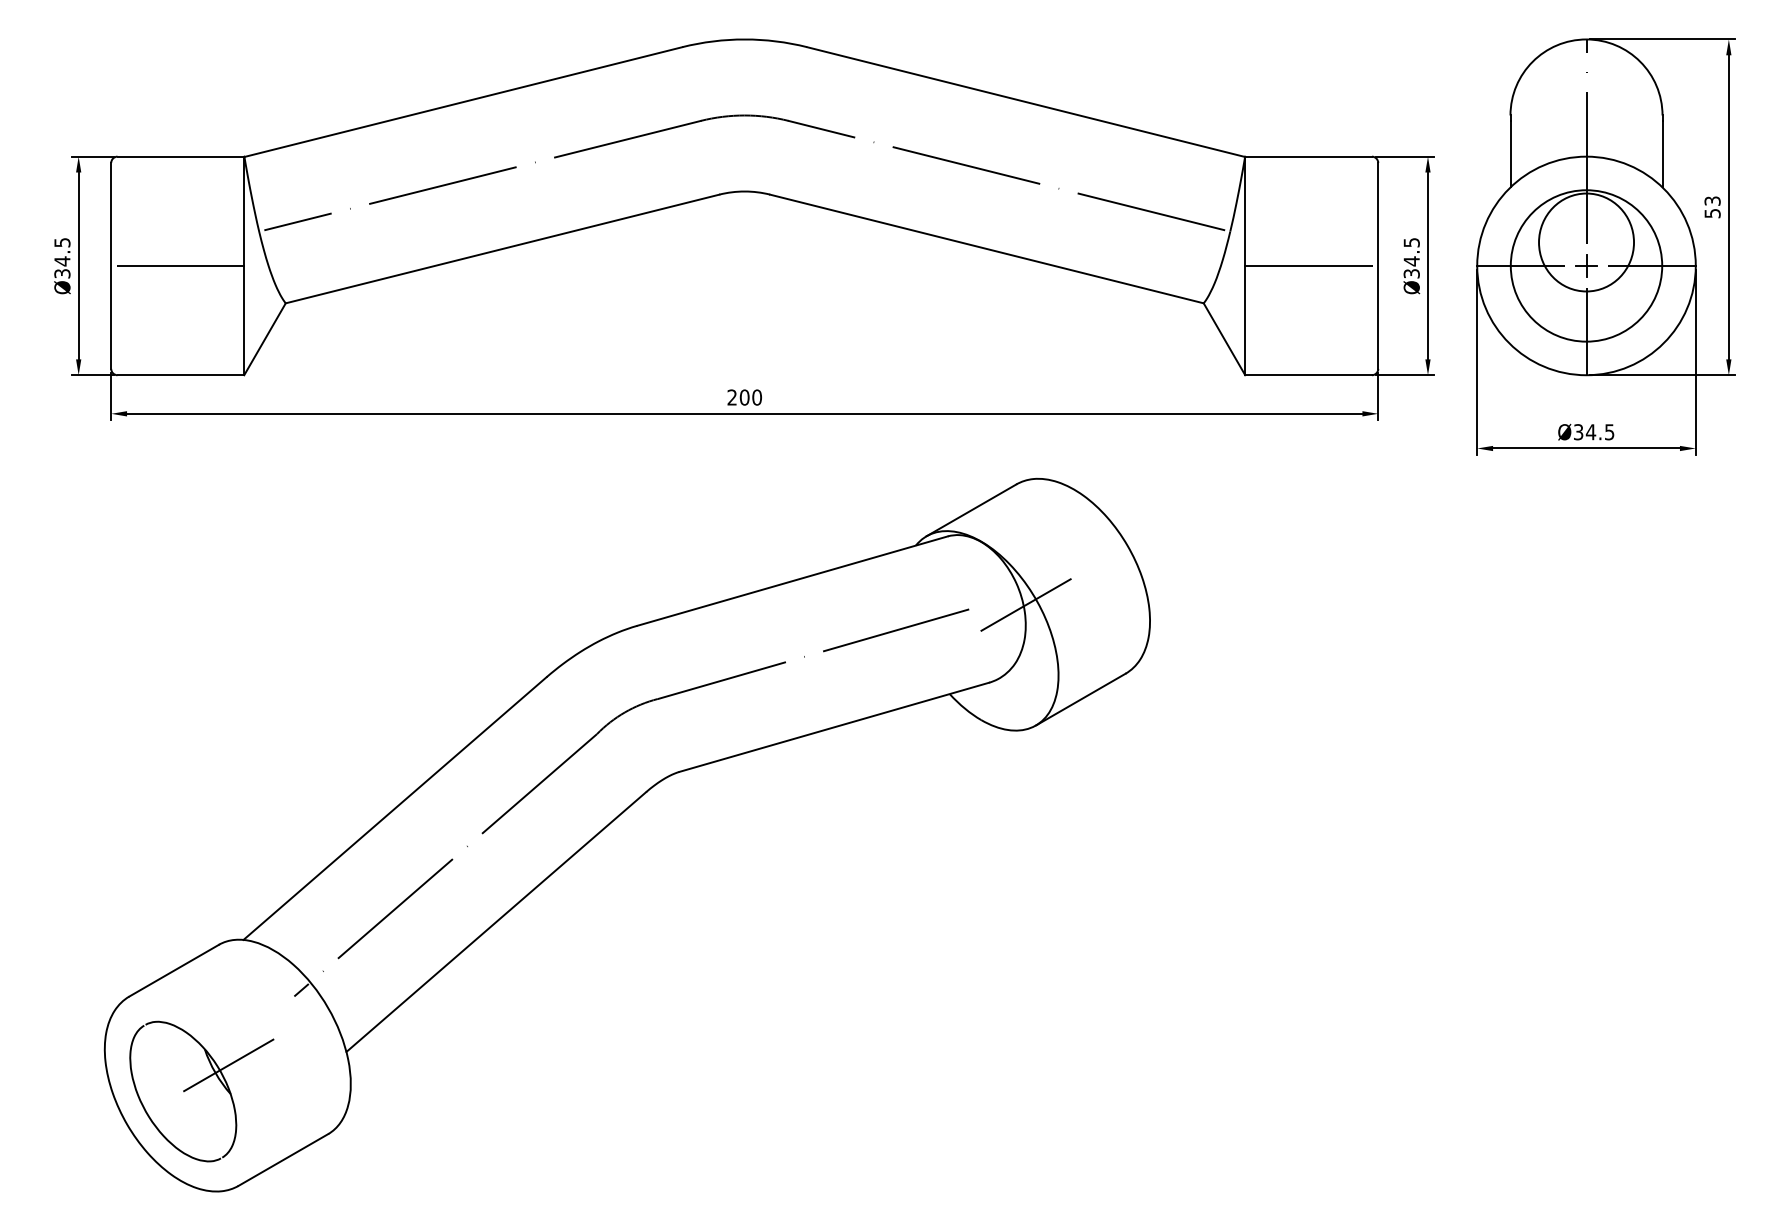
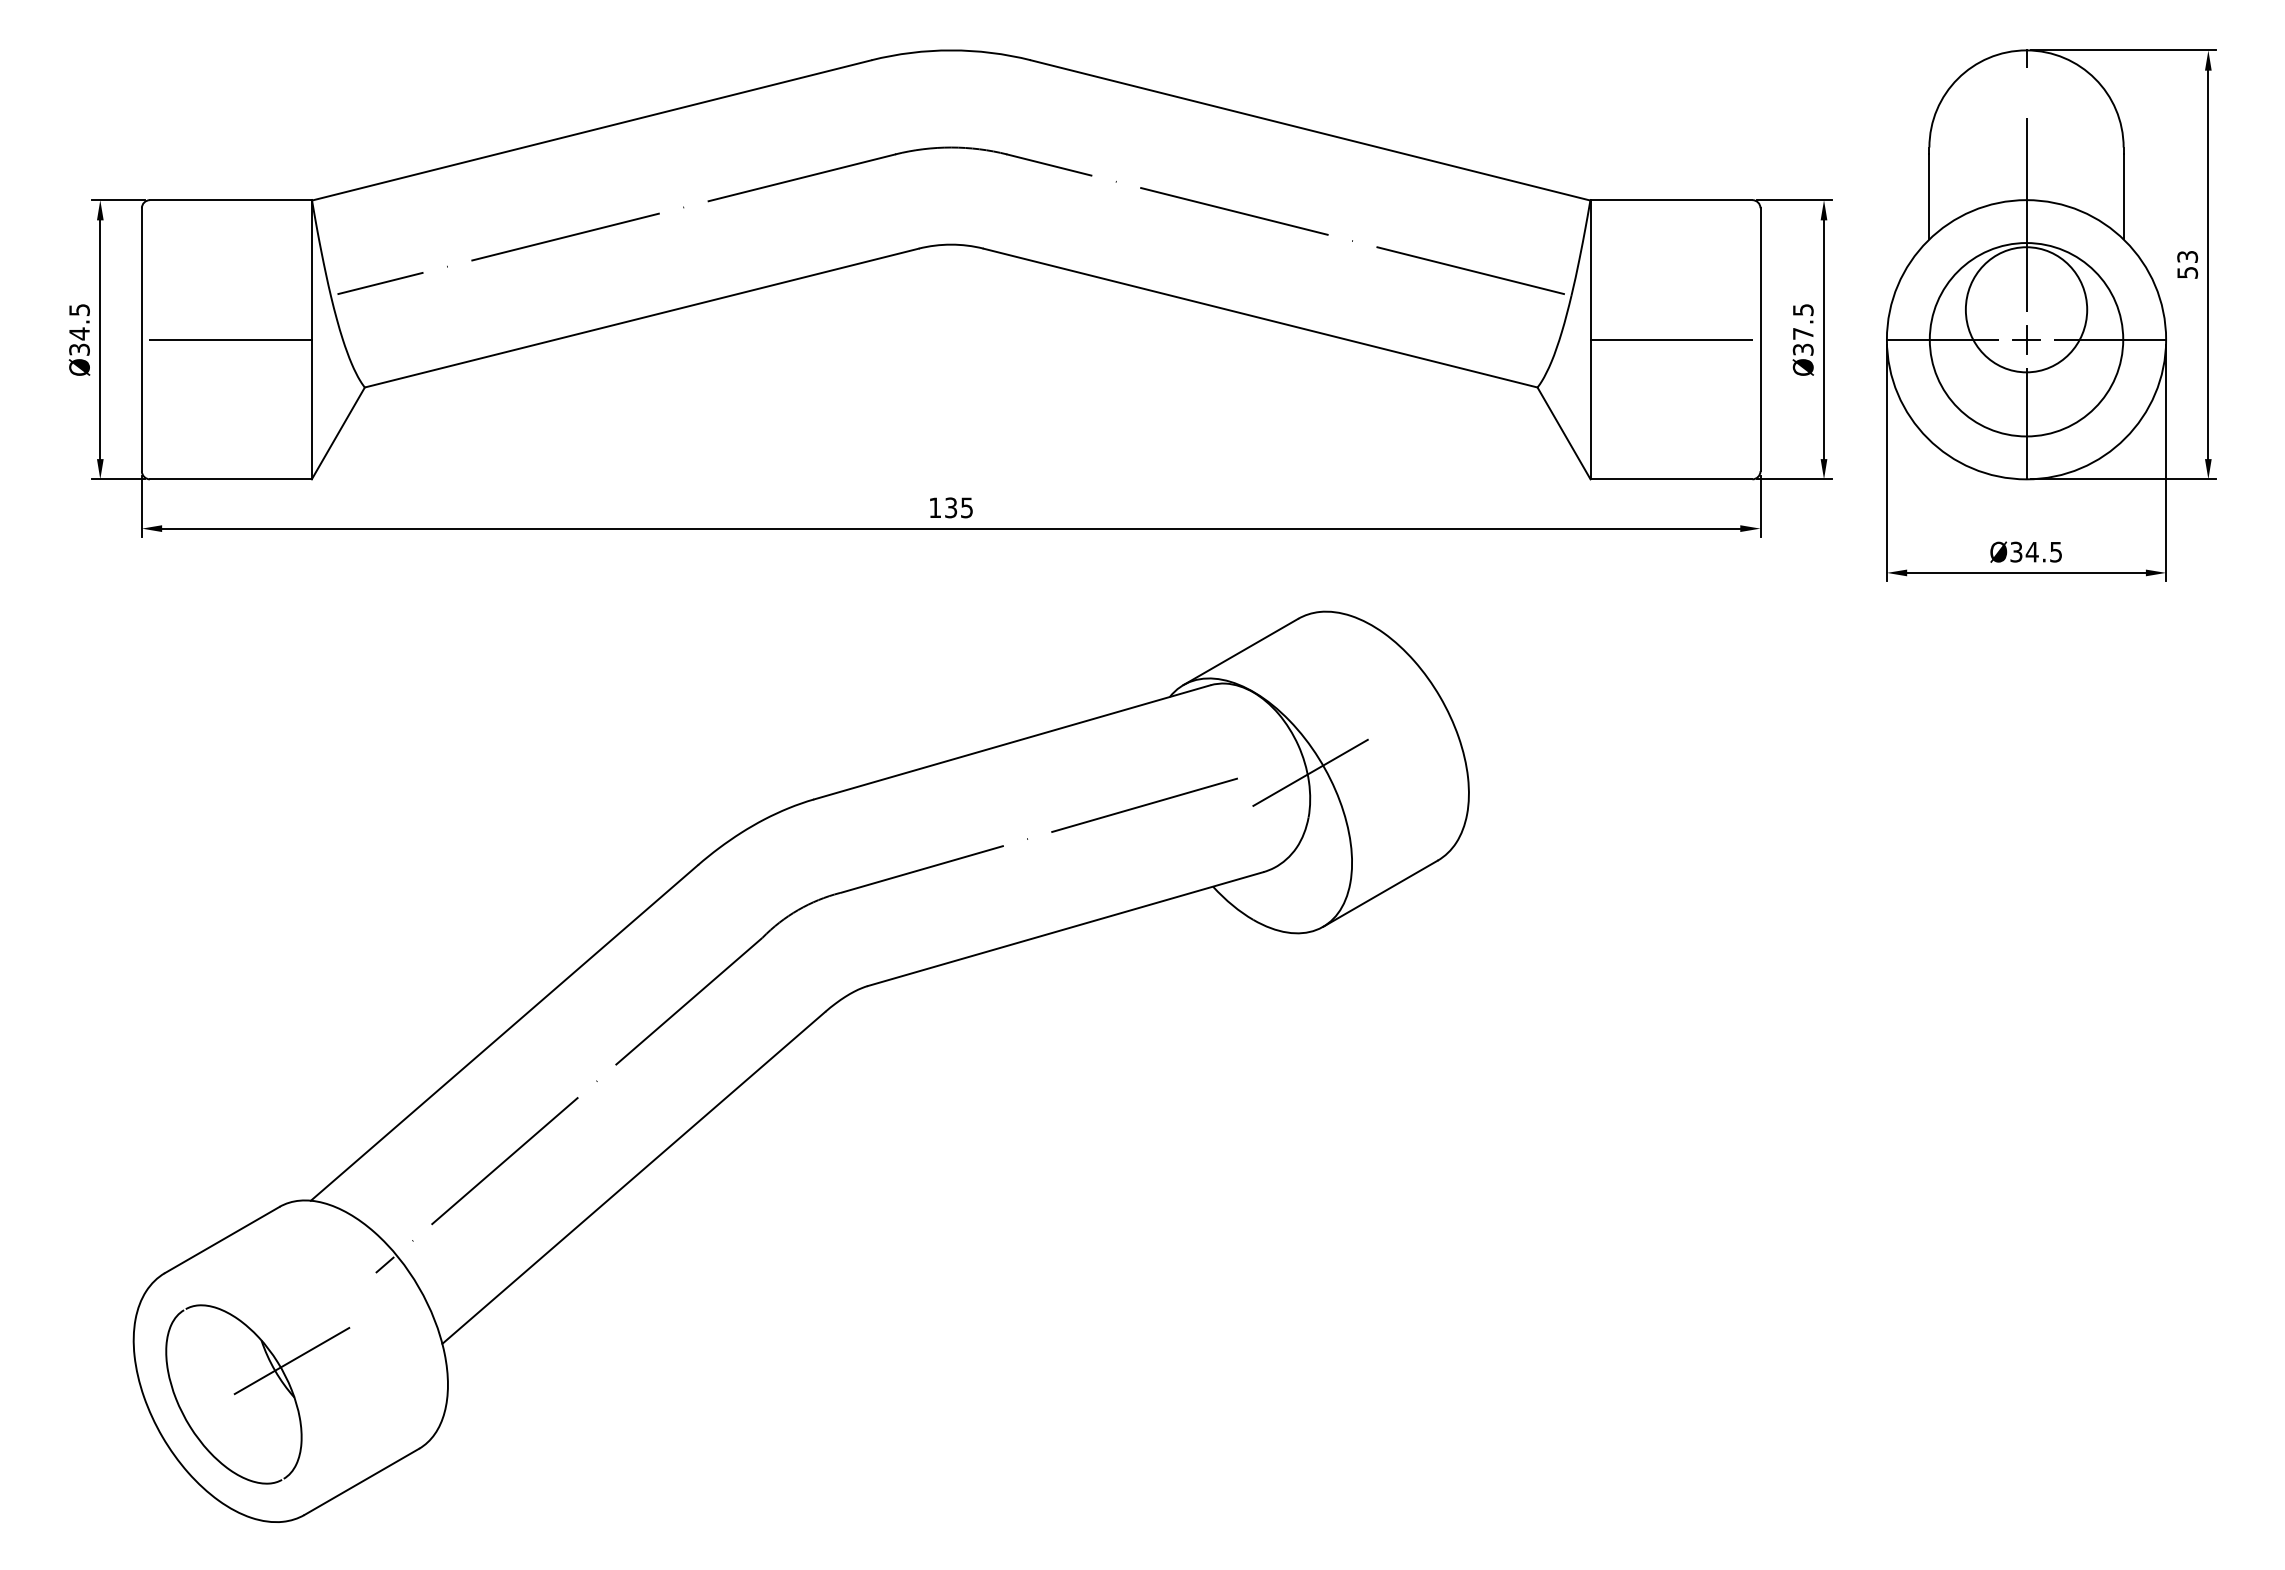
text: (1411, 261) -> (1803, 333), Ø34.5 -> Ø37.5
text: (744, 397) -> (951, 507), 200 -> 135

